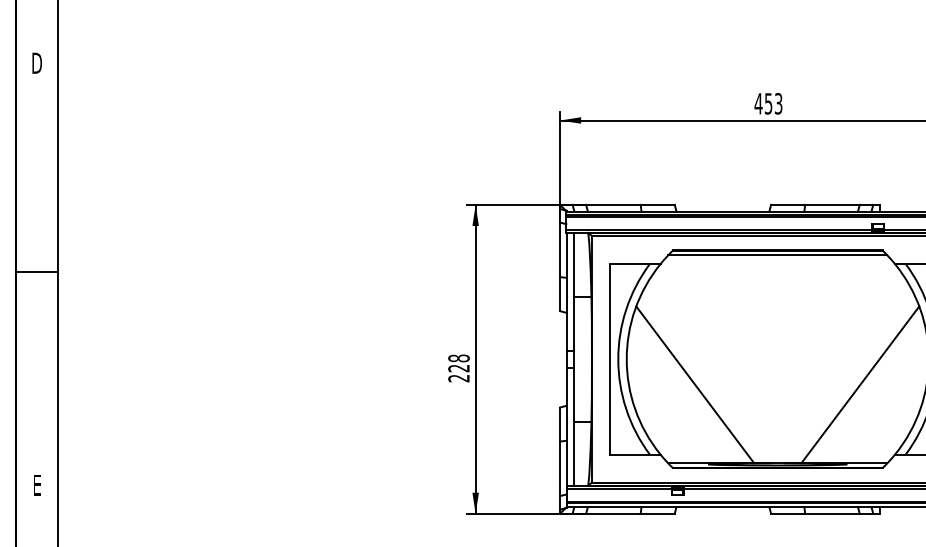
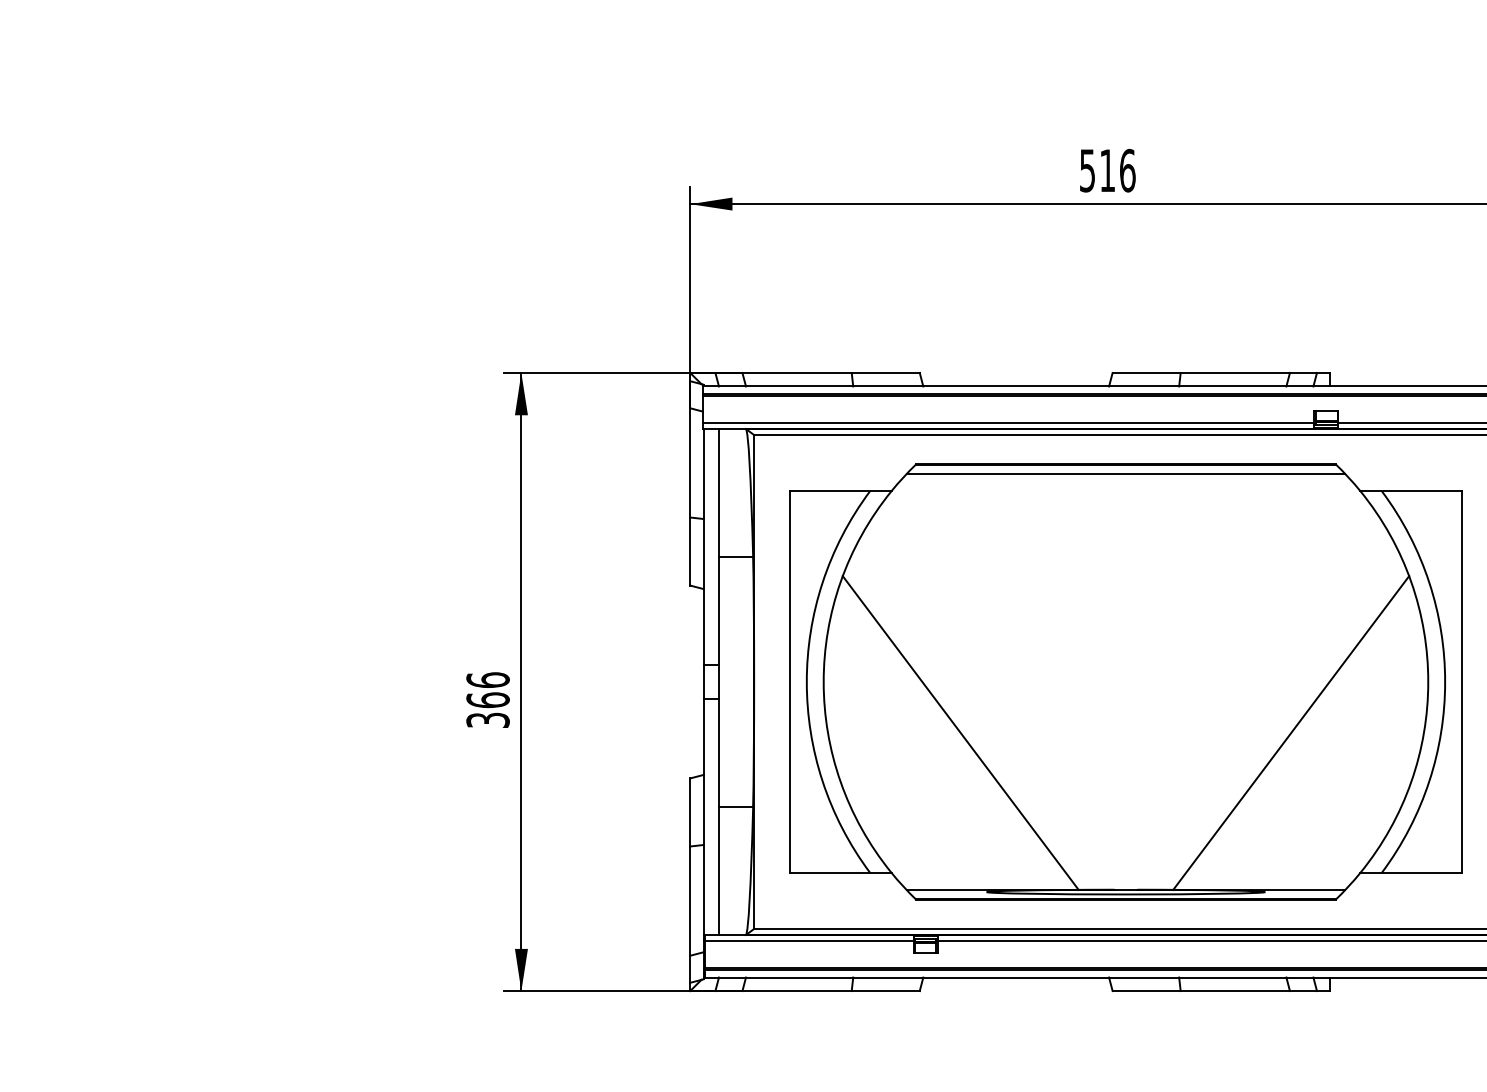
text: (768, 103) -> (1107, 170), 453 -> 516
text: (458, 368) -> (487, 700), 228 -> 366

